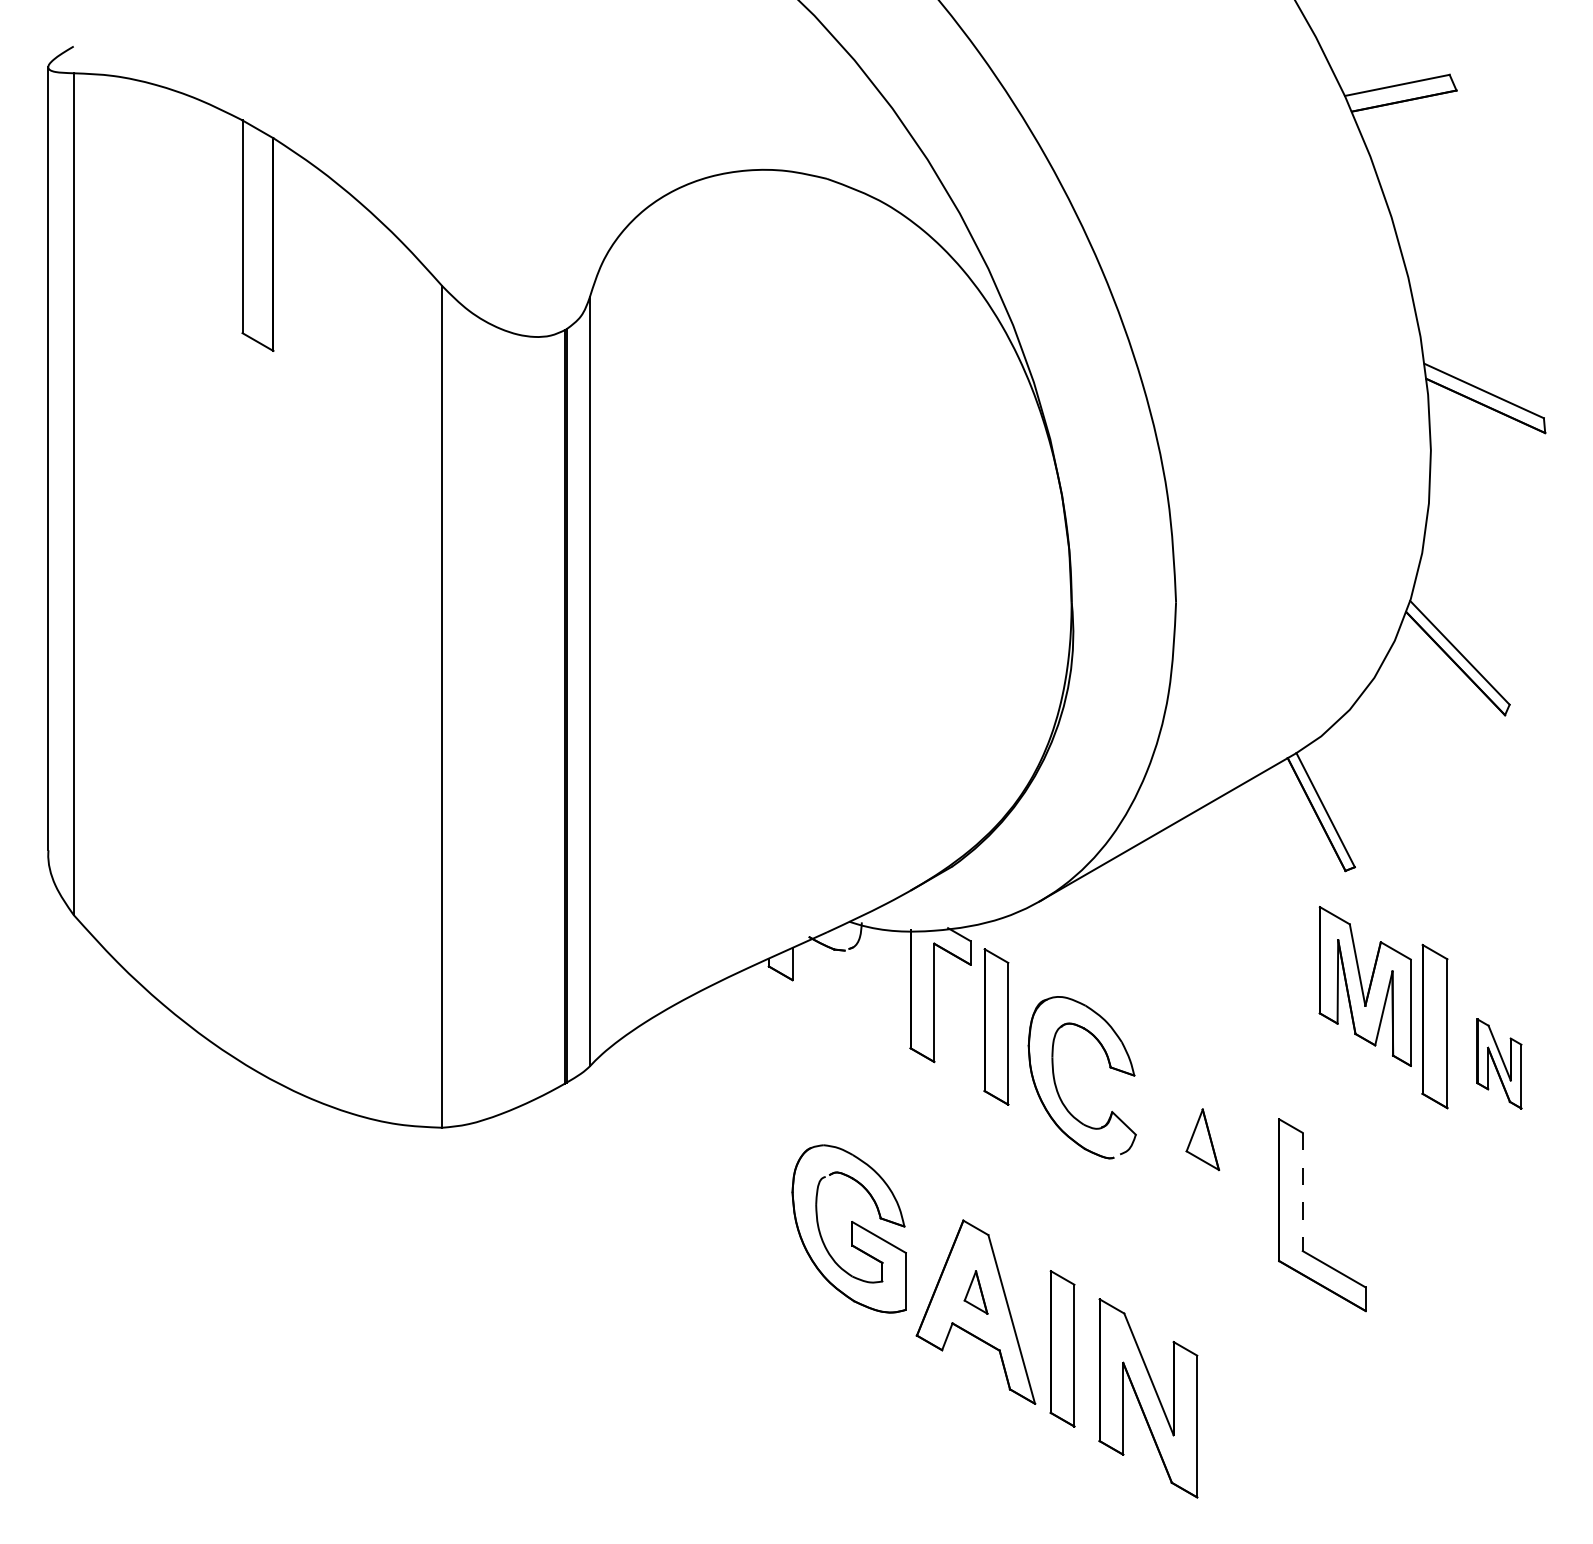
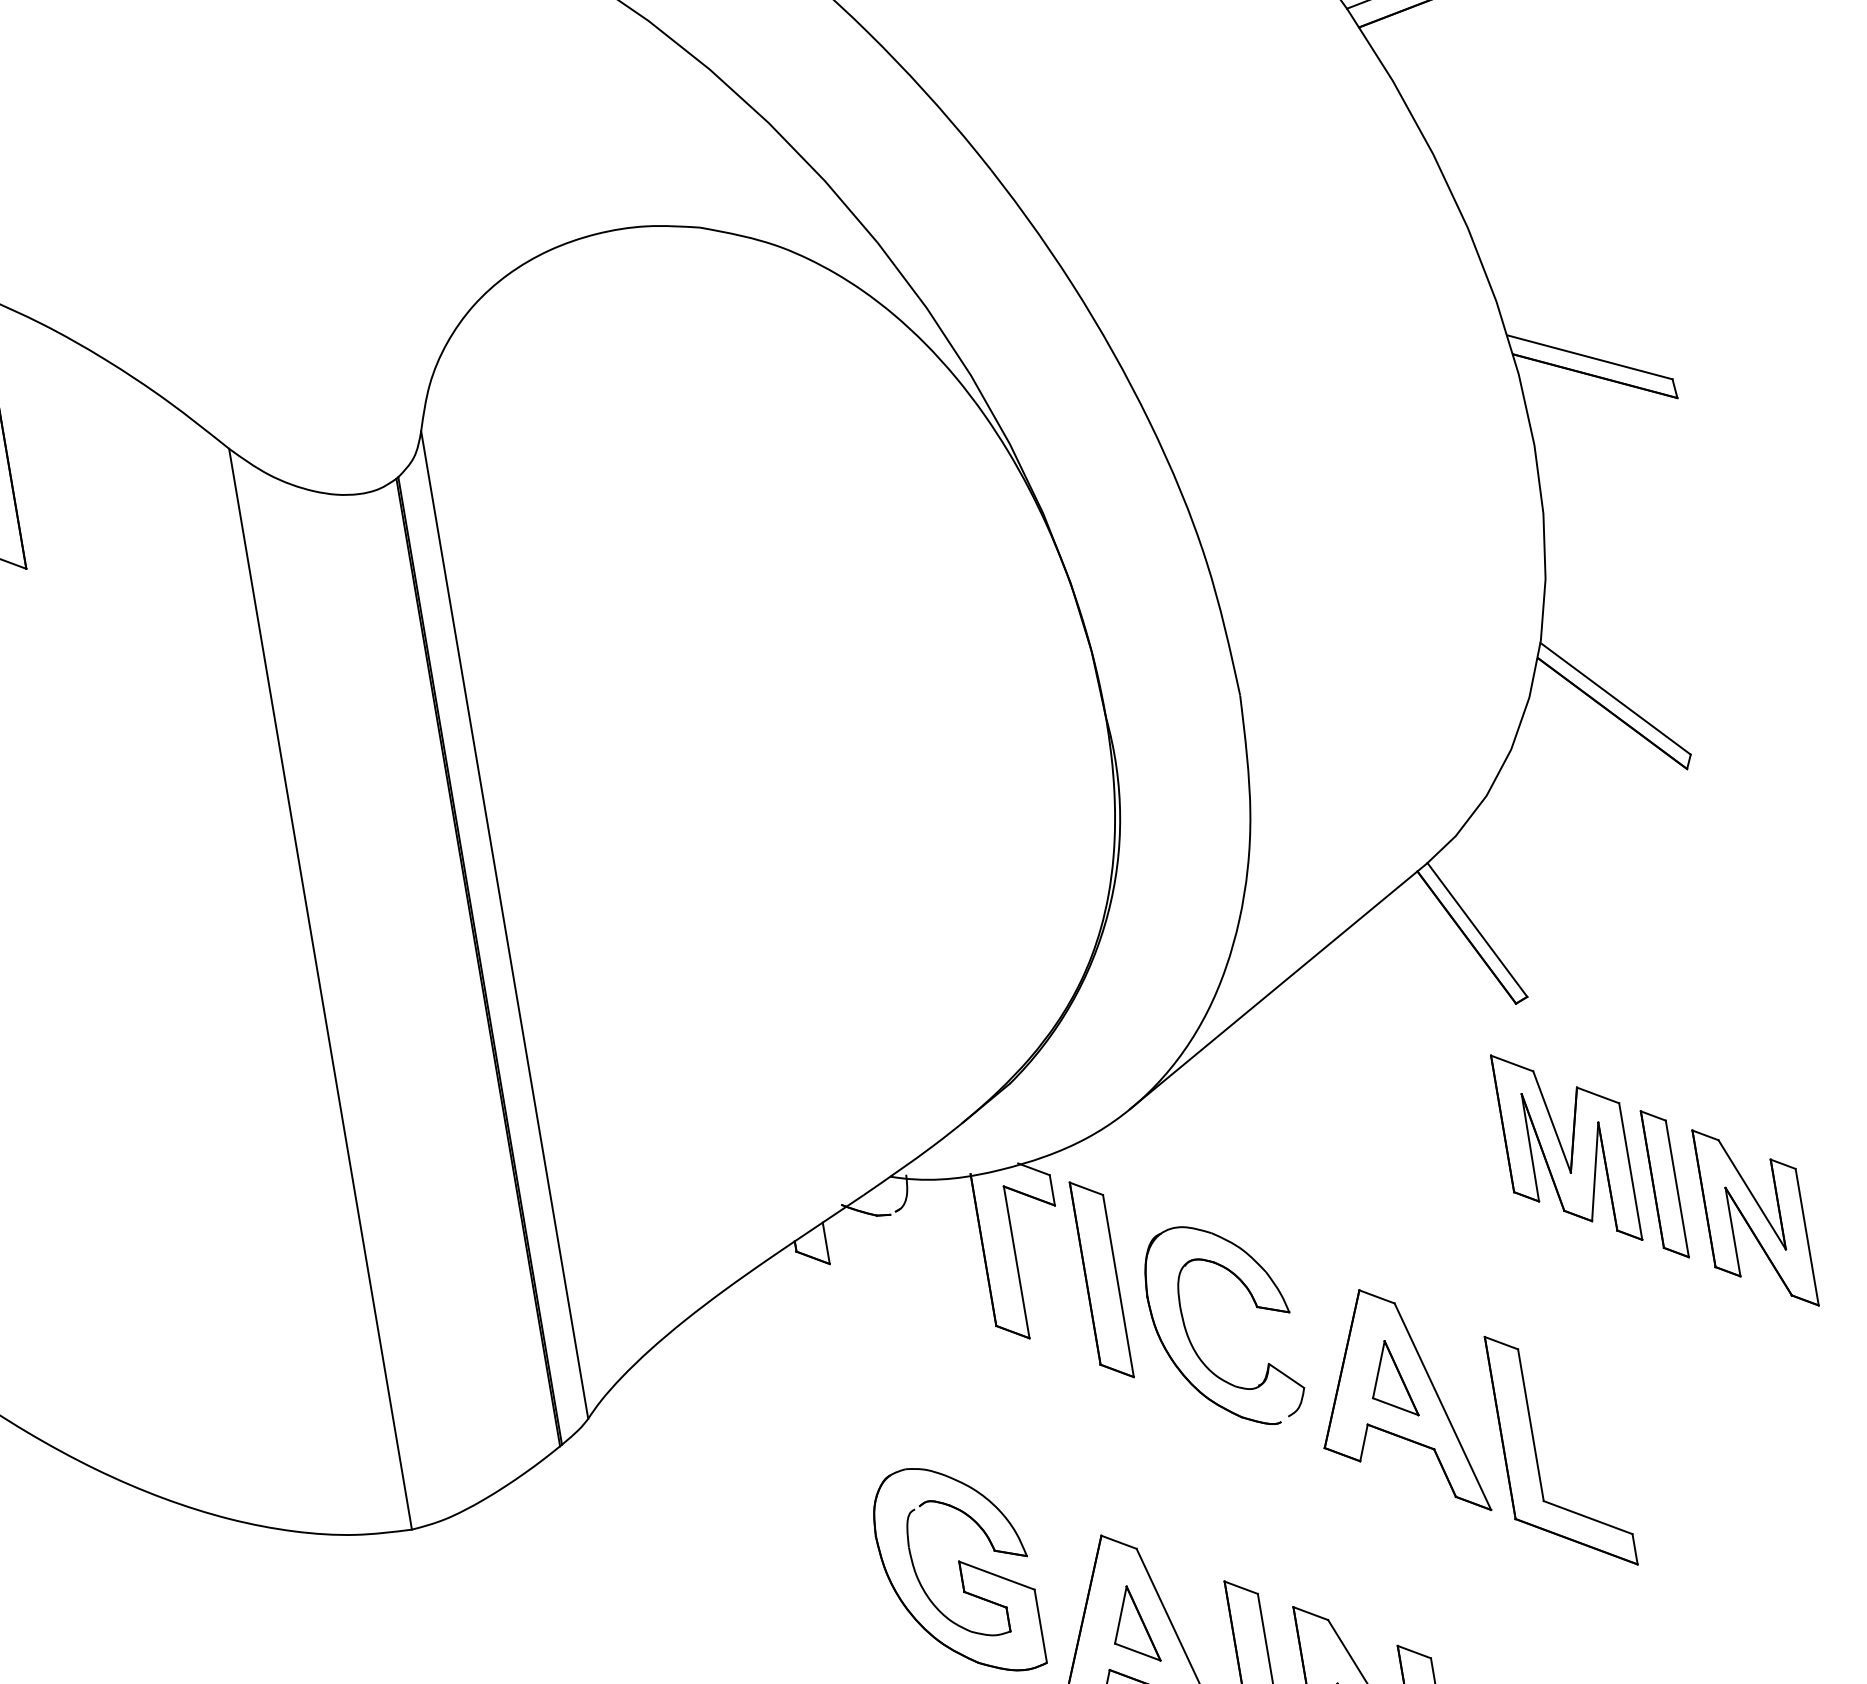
part: (1434, 1026) -> (1664, 1184), size x0.71
part: (1499, 1063) -> (1755, 1217), size x1.67
part: (1202, 1159) -> (1395, 1405), added
line: (1302, 1192) -> (1530, 1425), dashed -> solid
part: (975, 1292) -> (1132, 1625), size x1.43

